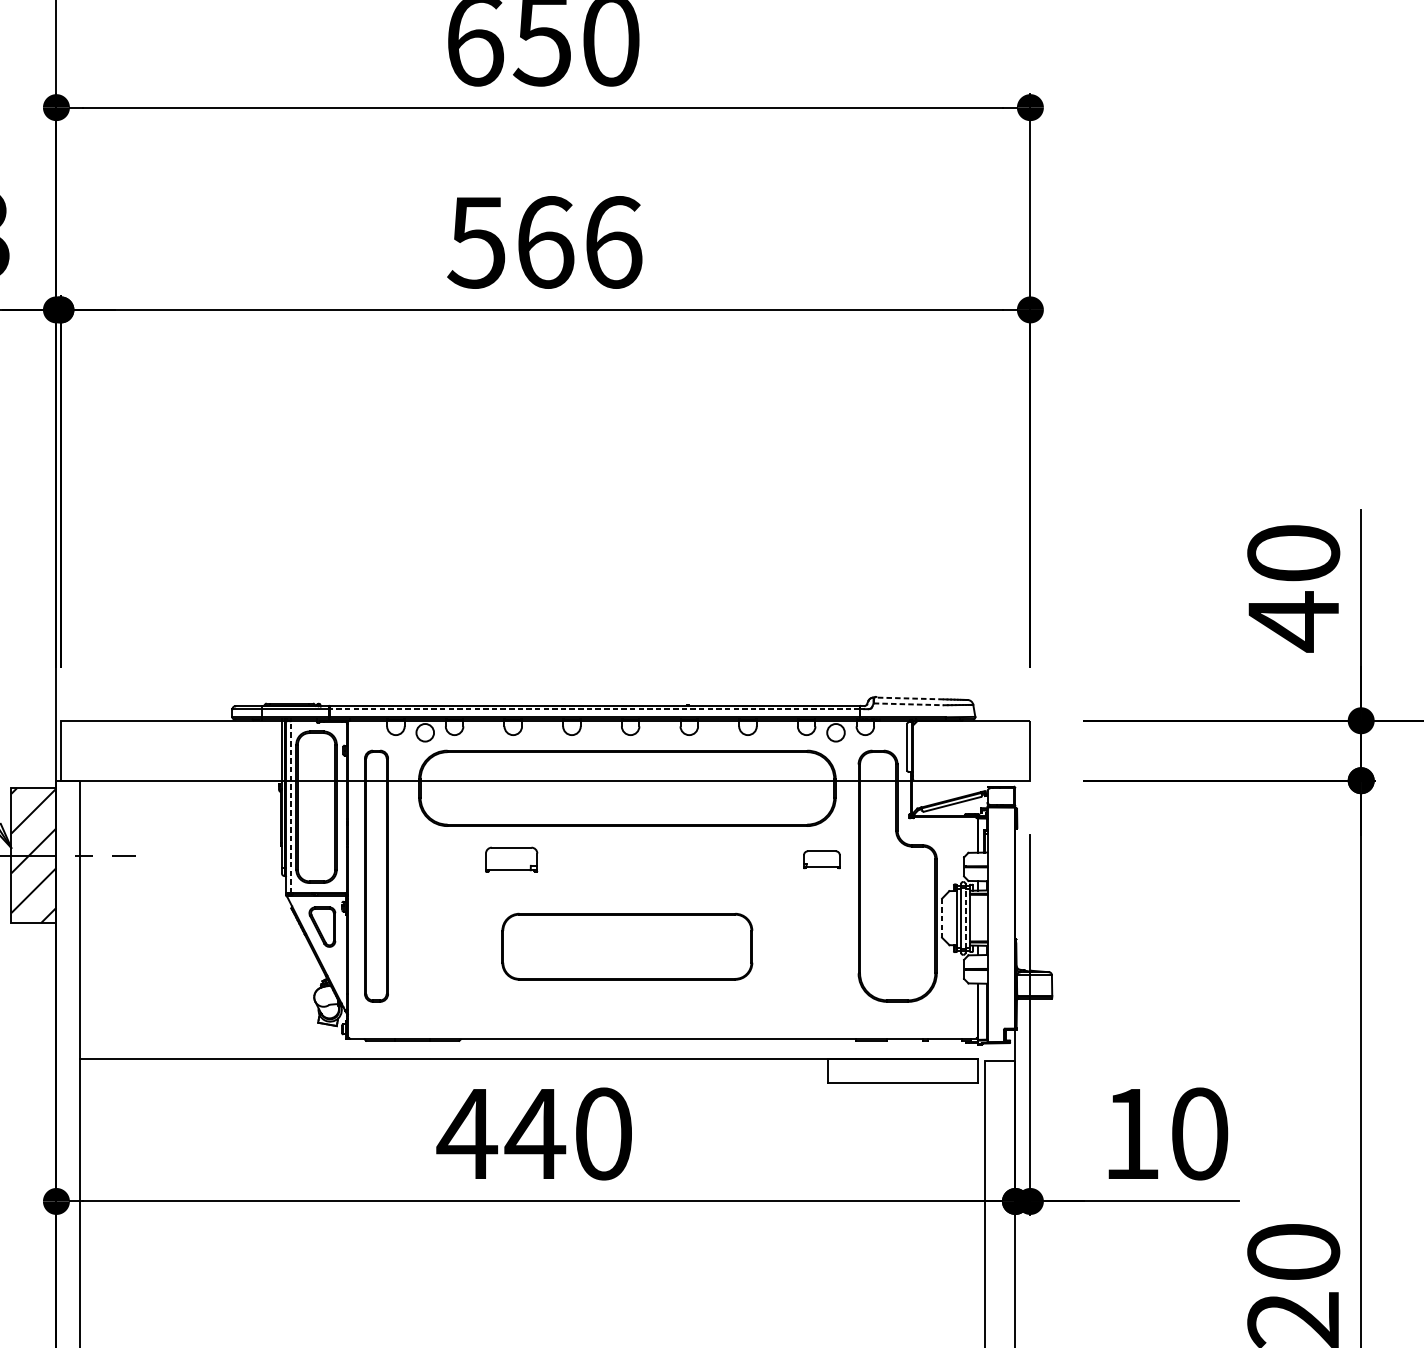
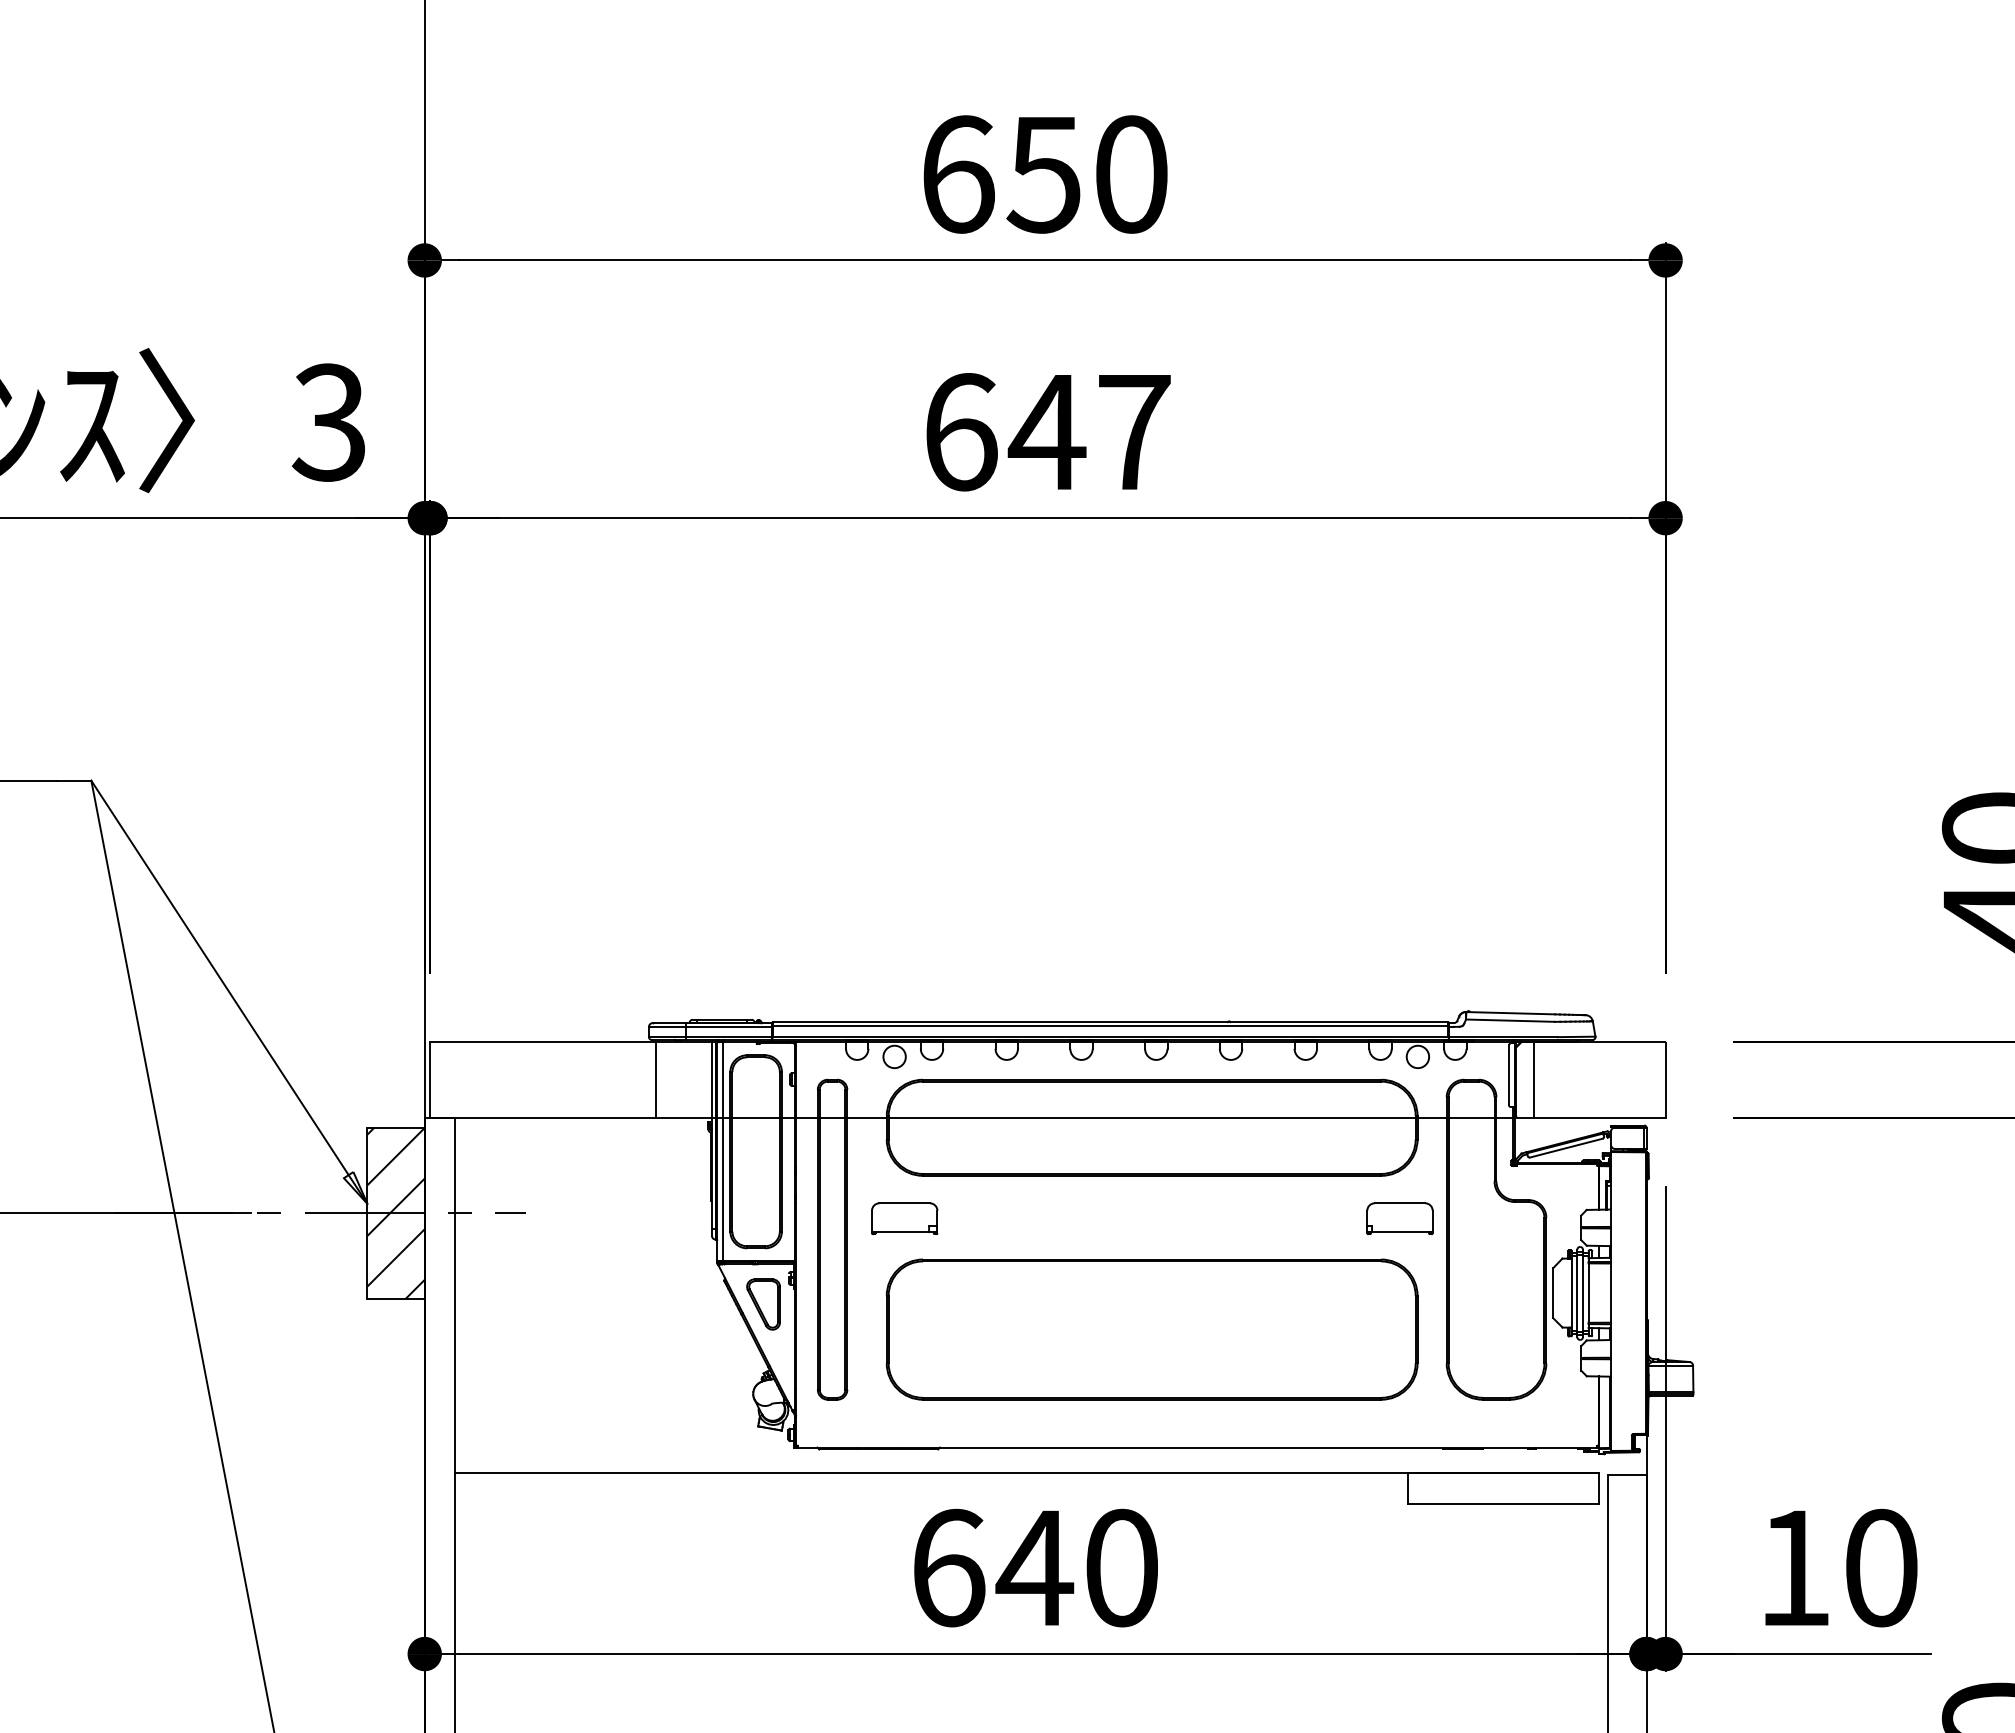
text: (544, 242) -> (1046, 432), 566 -> 647
line: (908, 698) -> (1510, 1013), dashed -> solid
line: (908, 704) -> (1510, 1020), dashed -> solid
line: (594, 708) -> (1110, 1026), dashed -> solid
line: (237, 750) -> (655, 1079), added
line: (926, 750) -> (1533, 1079), added
line: (290, 807) -> (723, 1151), dashed -> solid
part: (511, 859) -> (904, 1218), moved
part: (821, 859) -> (1399, 1218), size x1.43
line: (965, 917) -> (1582, 1292), dashed -> solid
line: (942, 918) -> (1553, 1293), dashed -> solid
part: (626, 946) -> (1151, 1329), size x1.67
text: (466, 1133) -> (947, 1567), 440 -> 640

